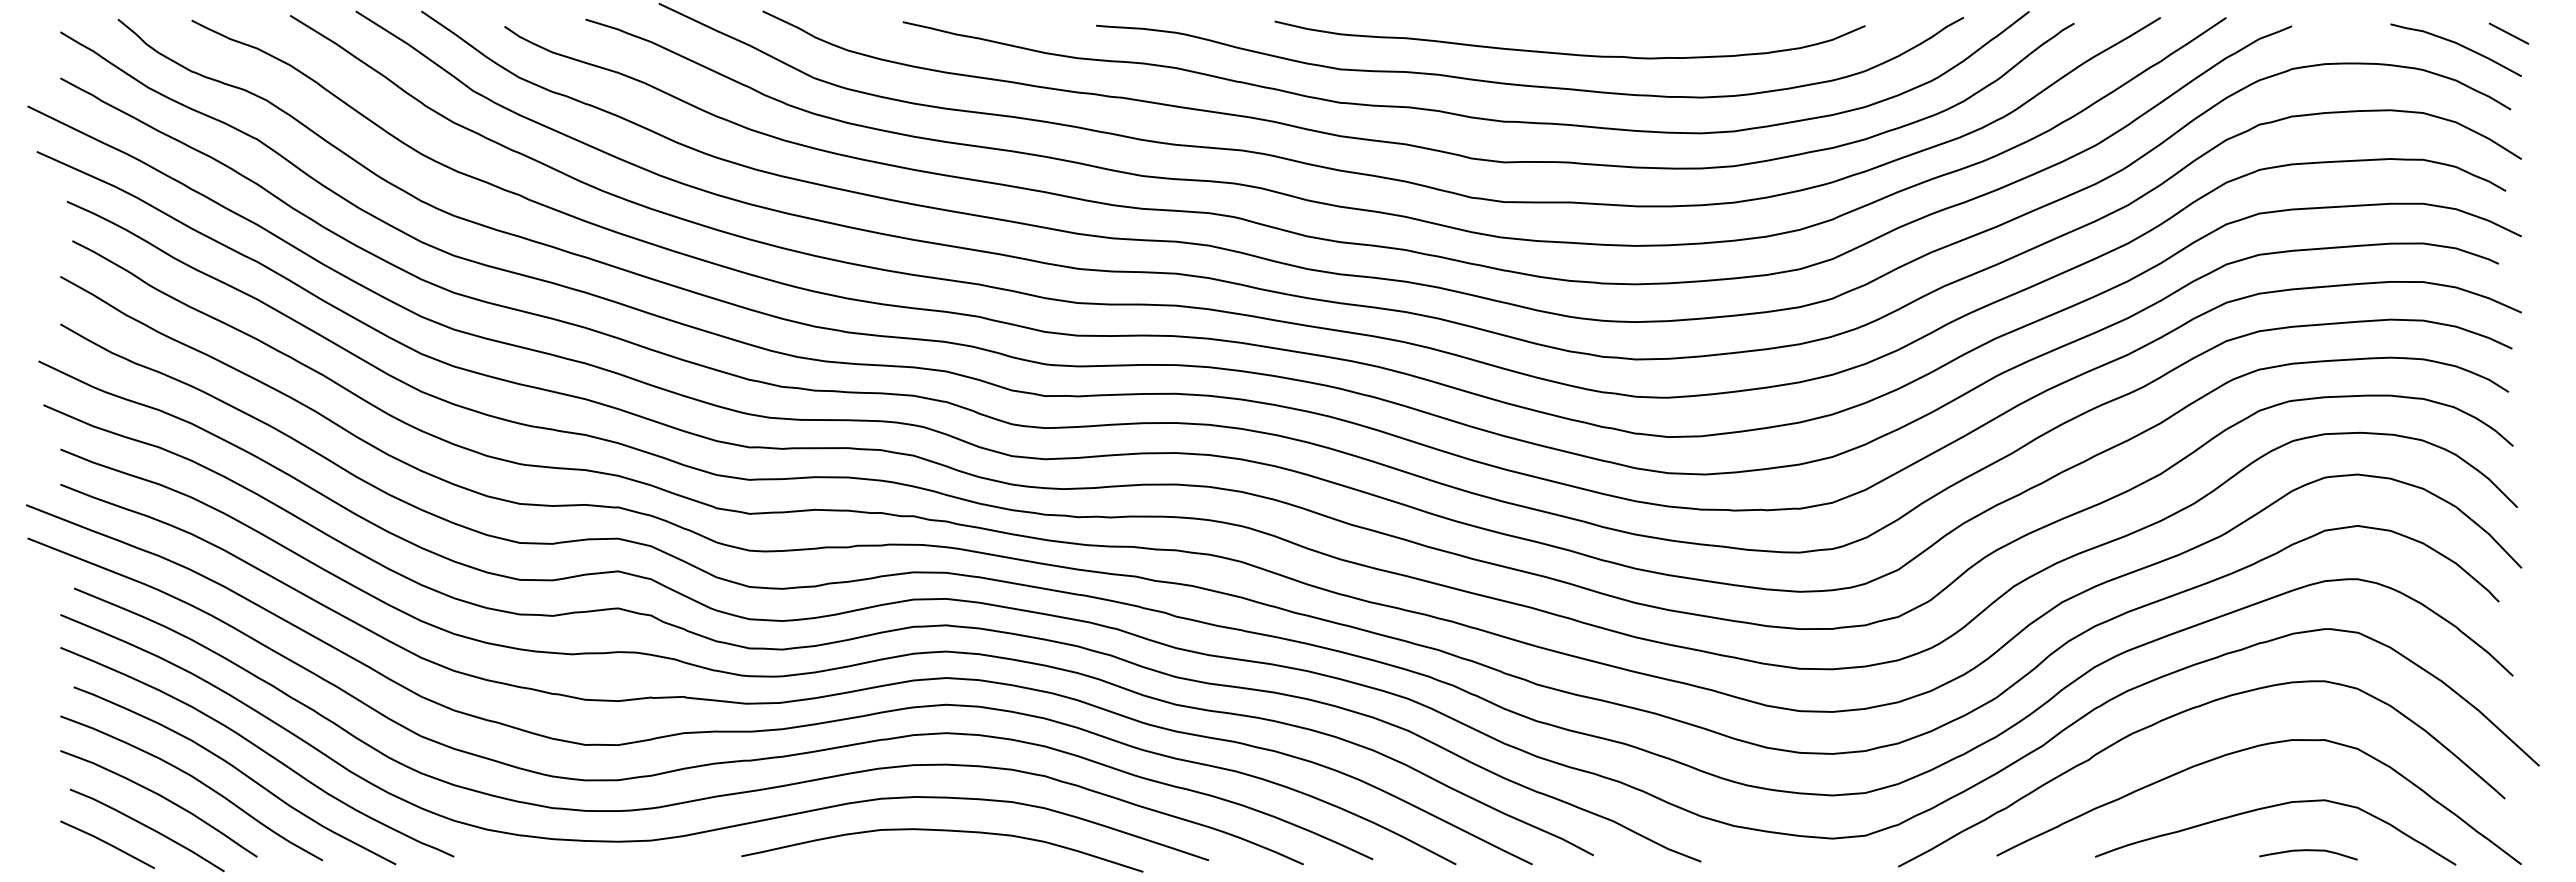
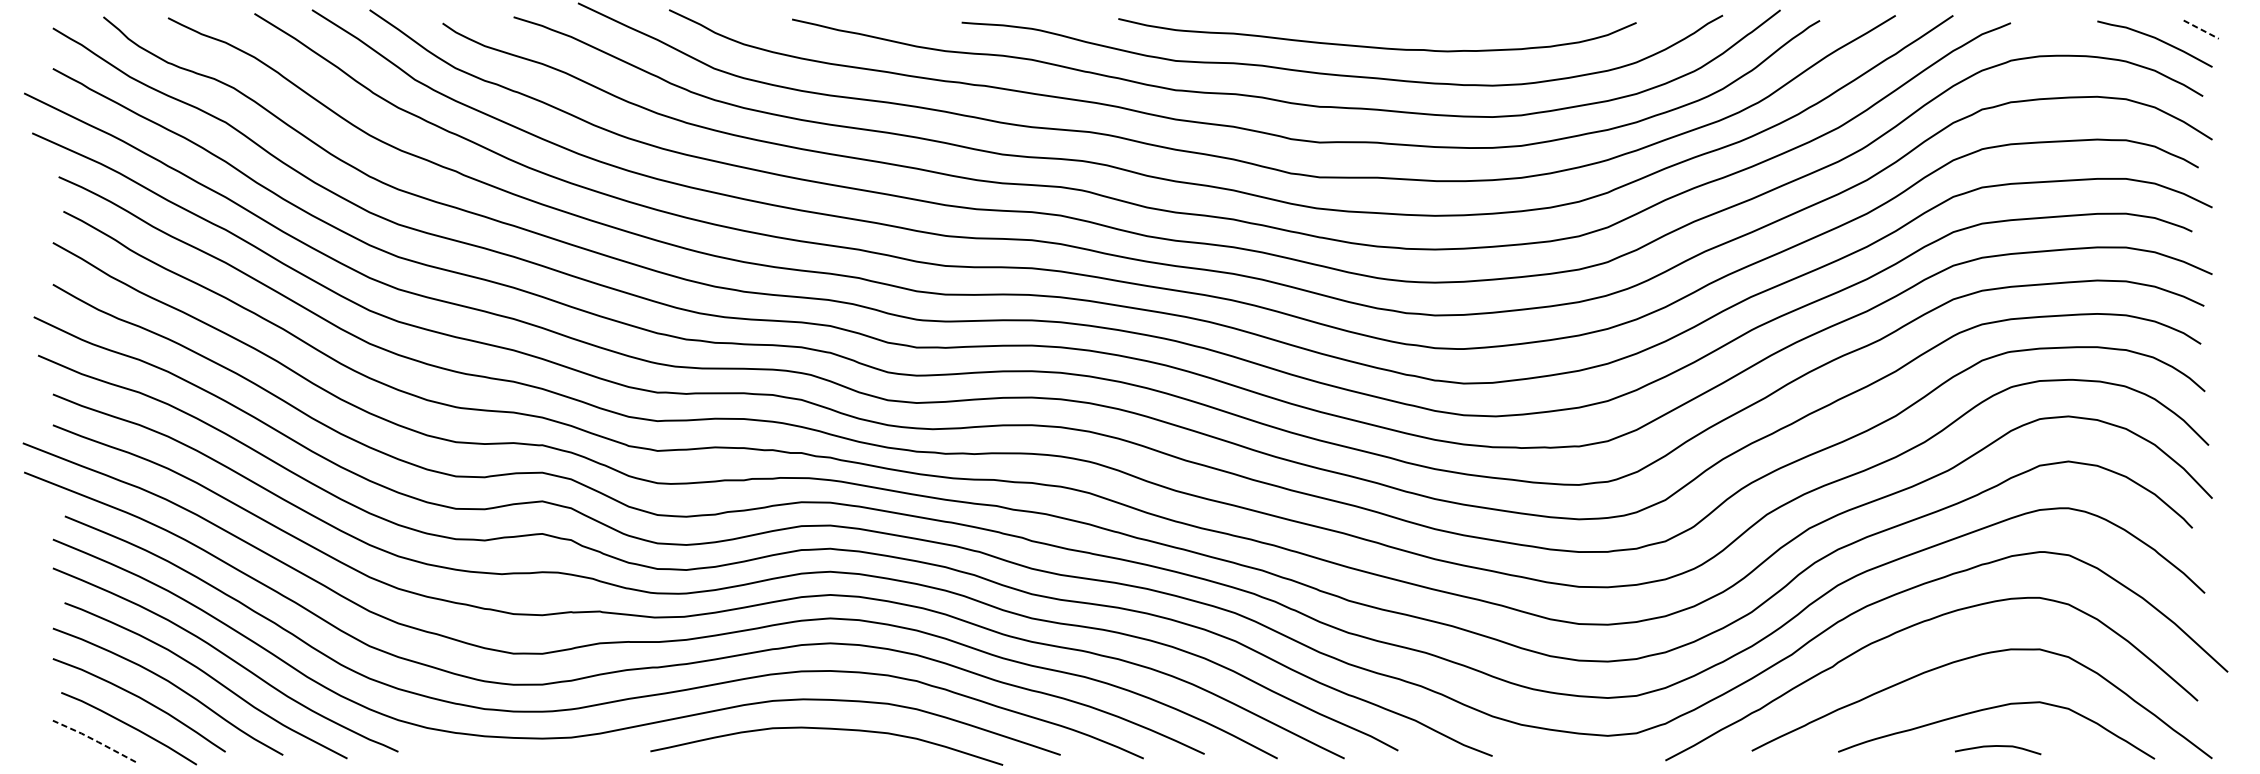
line: (2508, 33) -> (2200, 29), solid -> dashed
line: (107, 843) -> (94, 740), solid -> dashed
curve: (2308, 851) -> (1998, 747), moved

